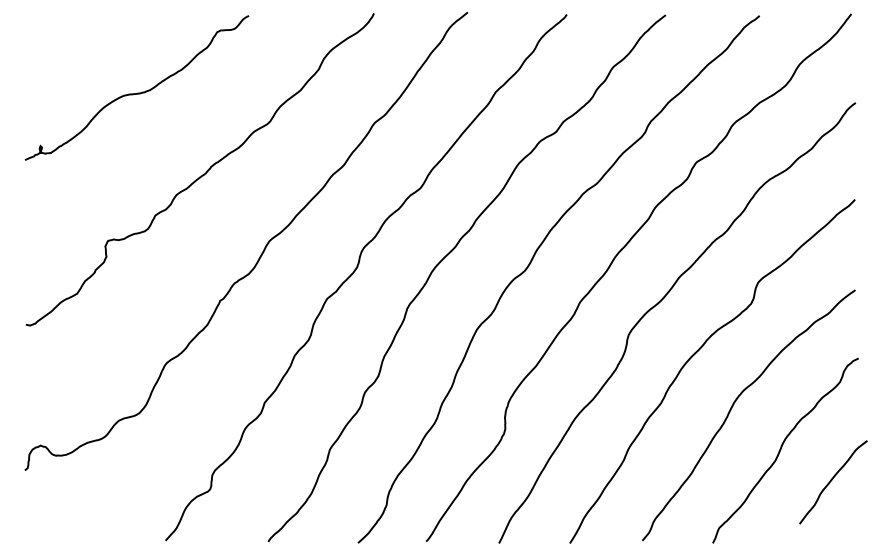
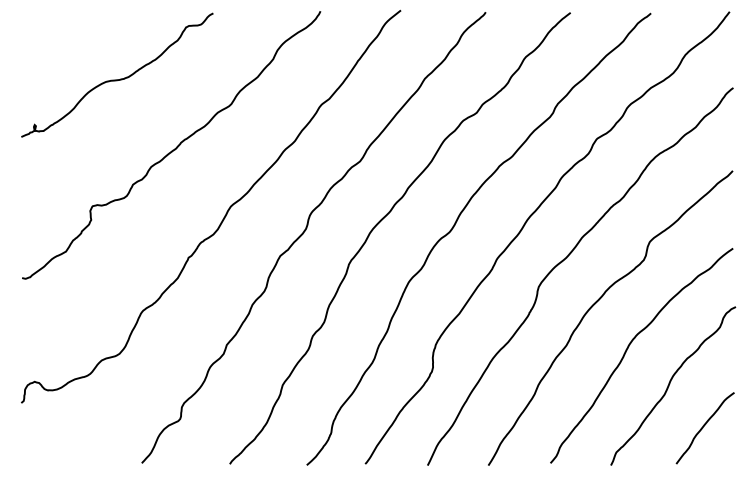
curve: (831, 482) -> (703, 428), moved

